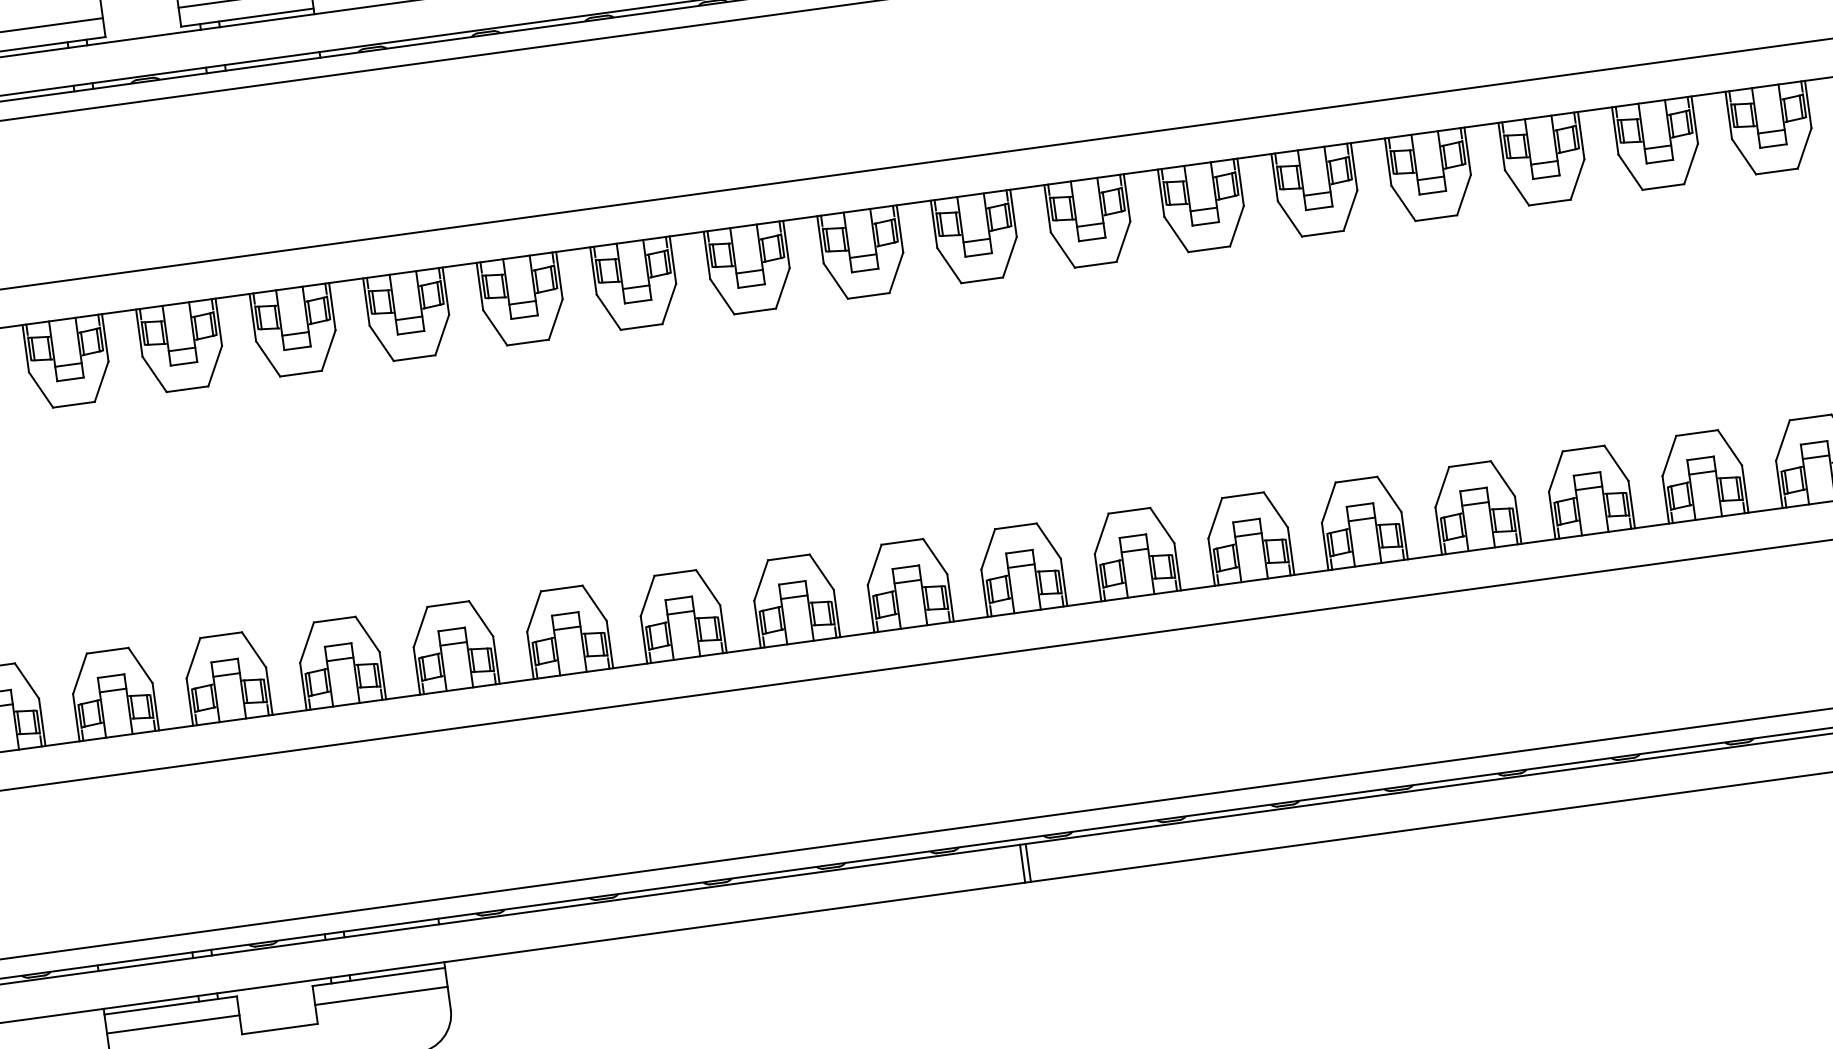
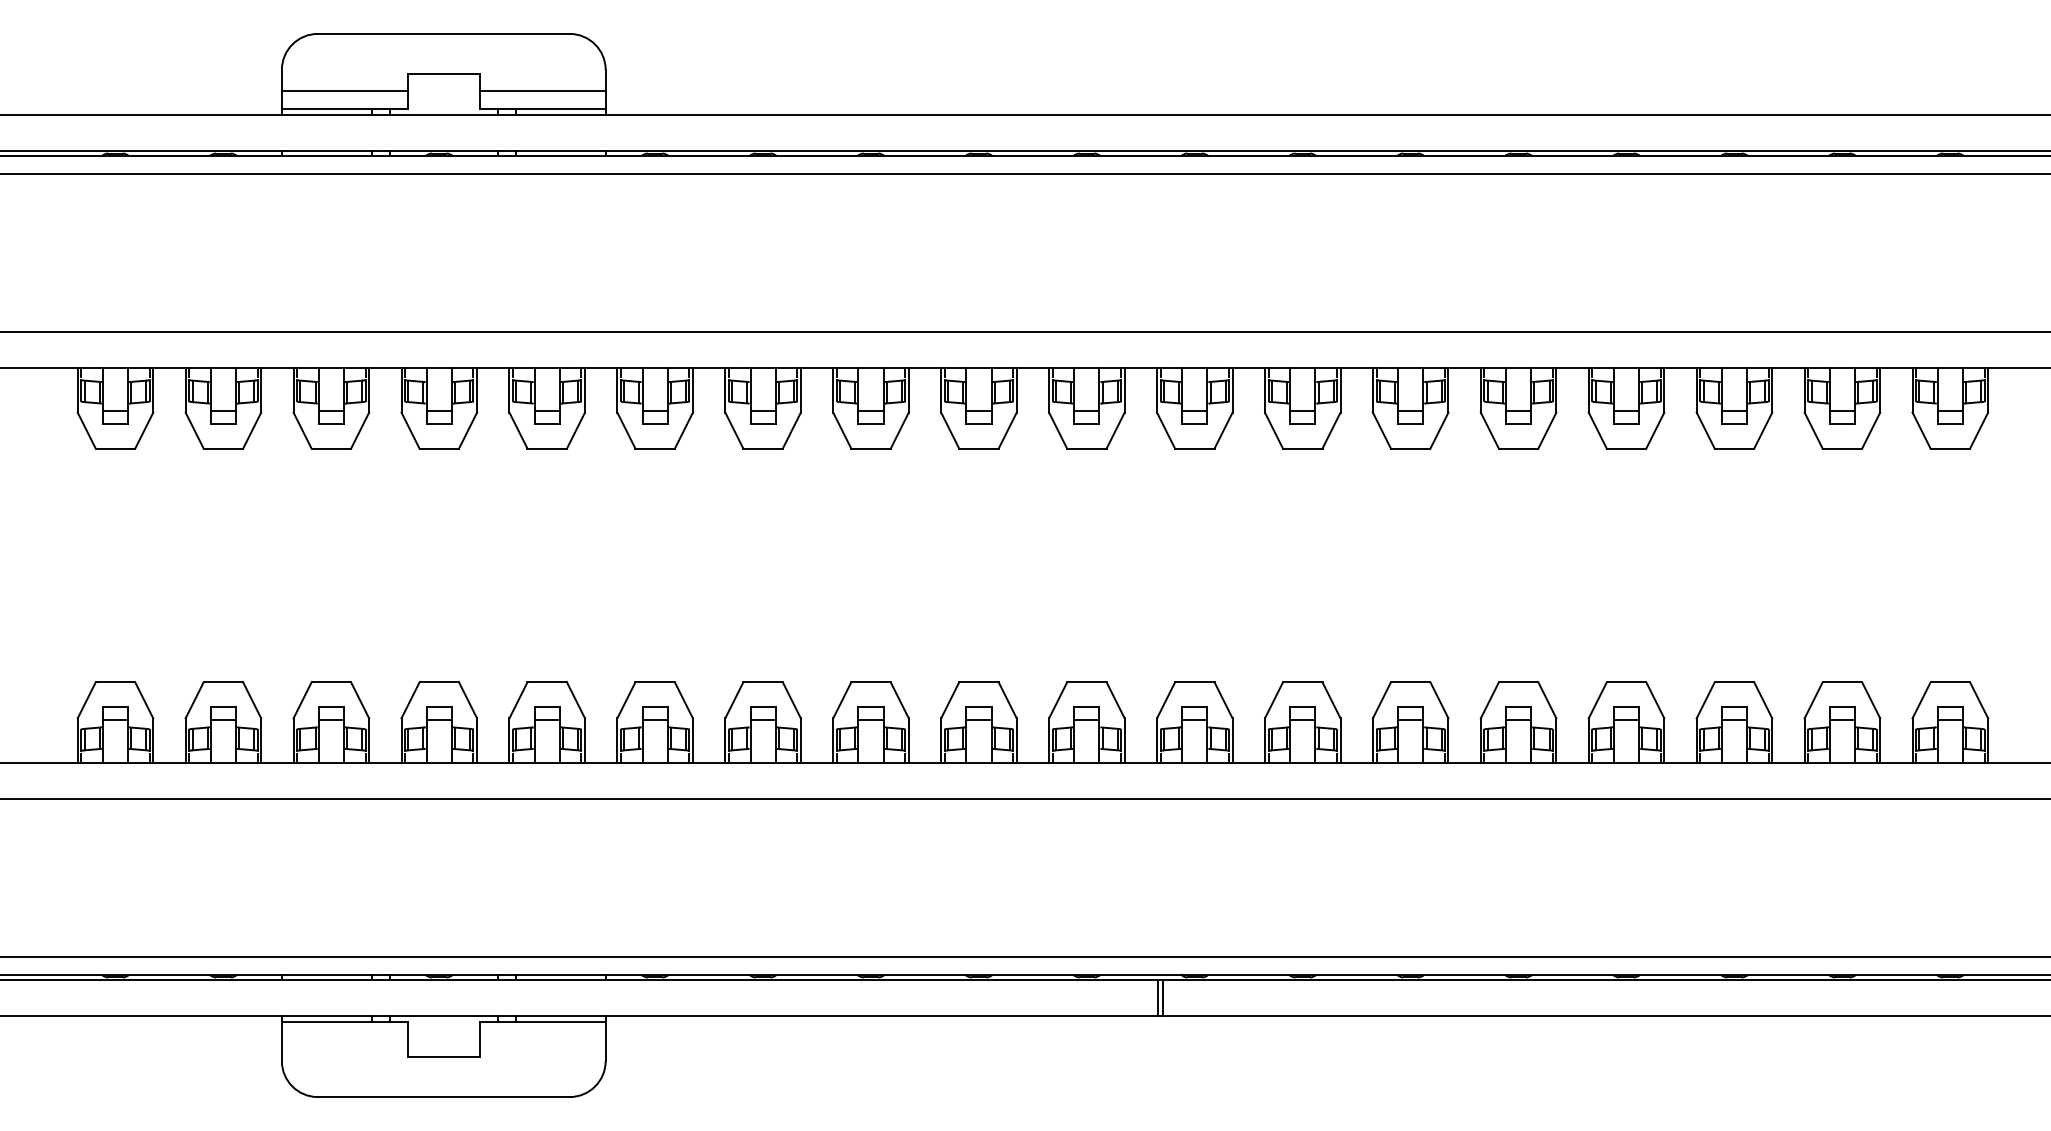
line: (381, 995) -> (542, 1039), removed
line: (172, 1024) -> (344, 1039), removed

